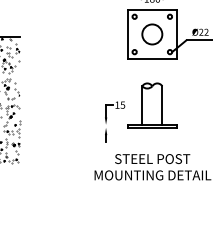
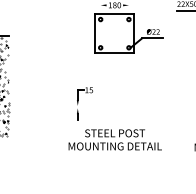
circle: (151, 34) -> (114, 33), removed
part: (151, 105) -> (114, 90), removed

